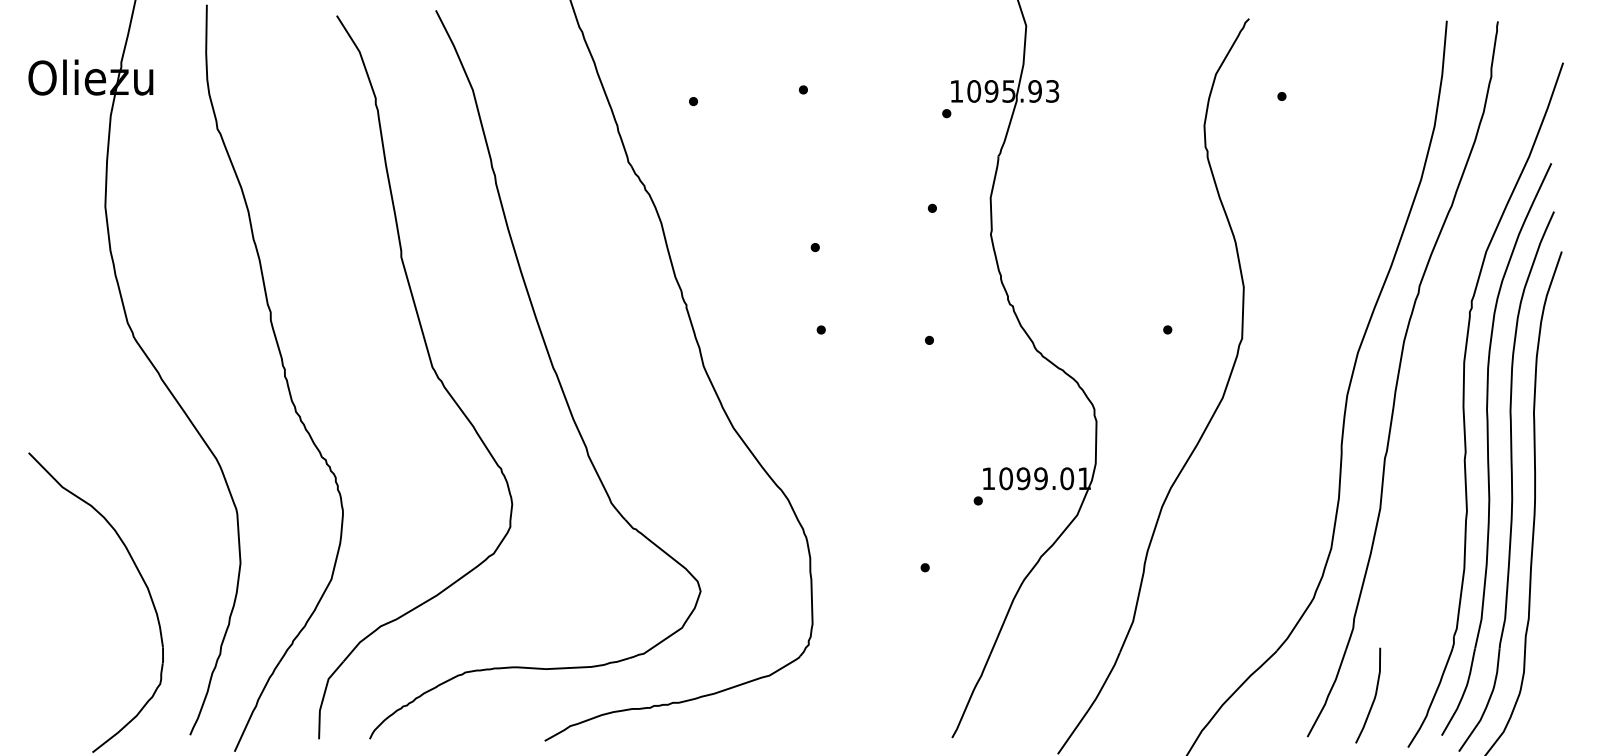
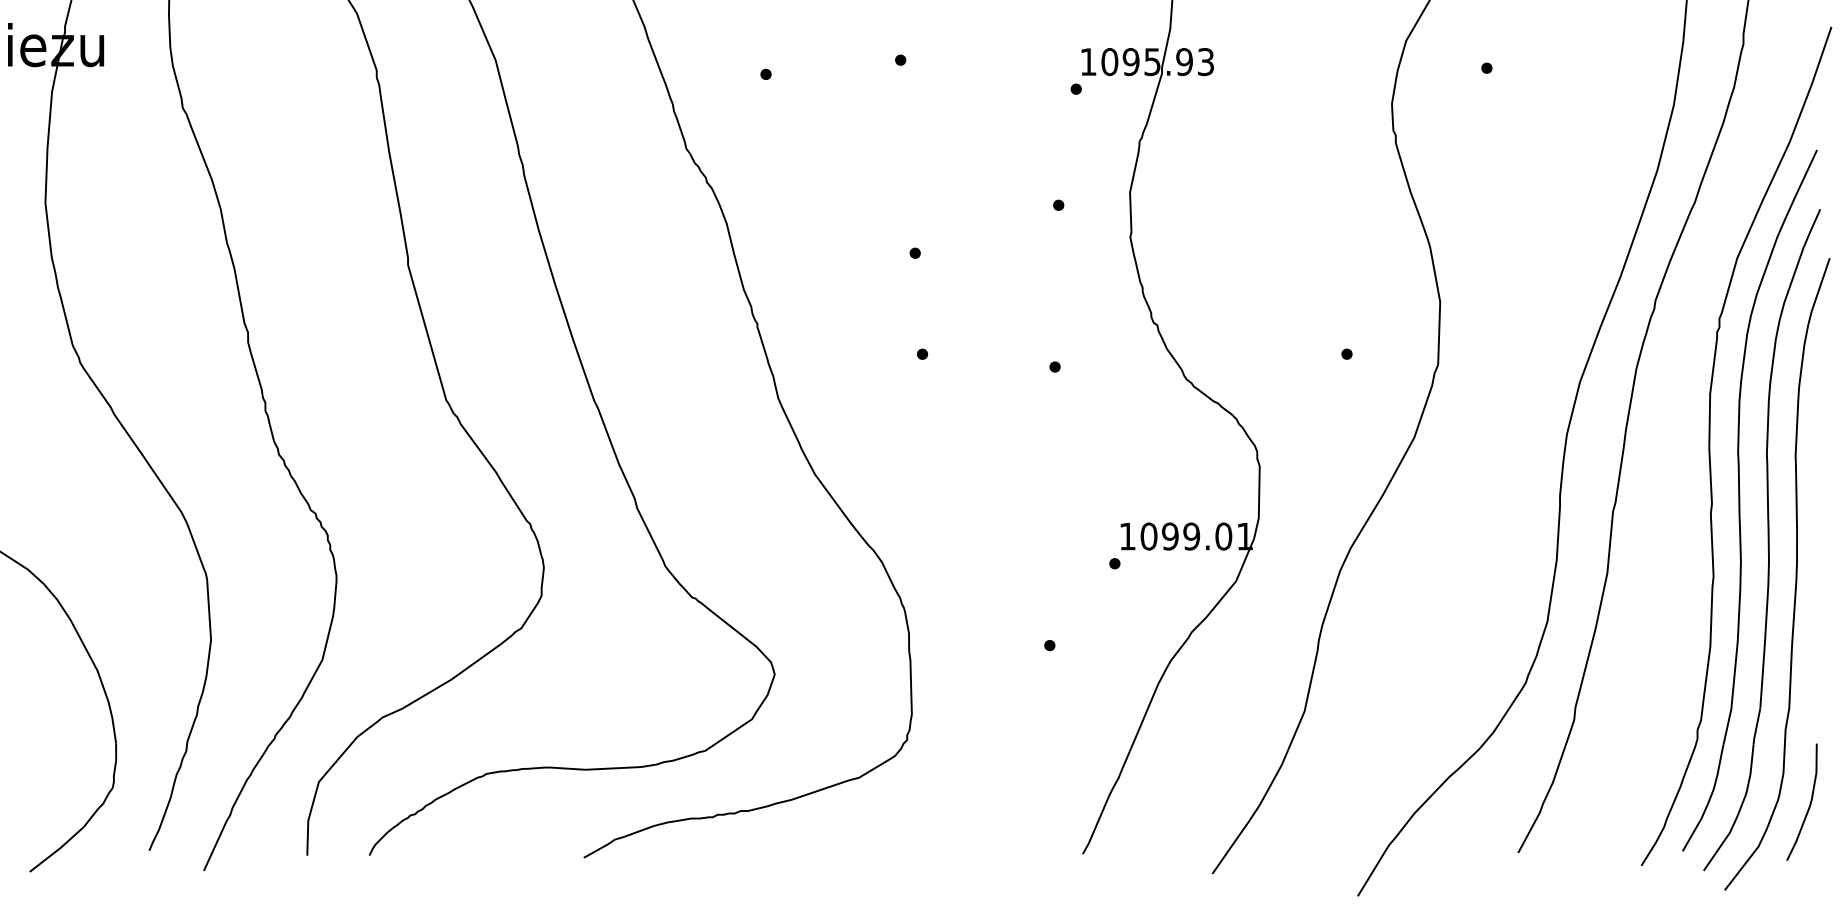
curve: (1373, 698) -> (1808, 805), moved

